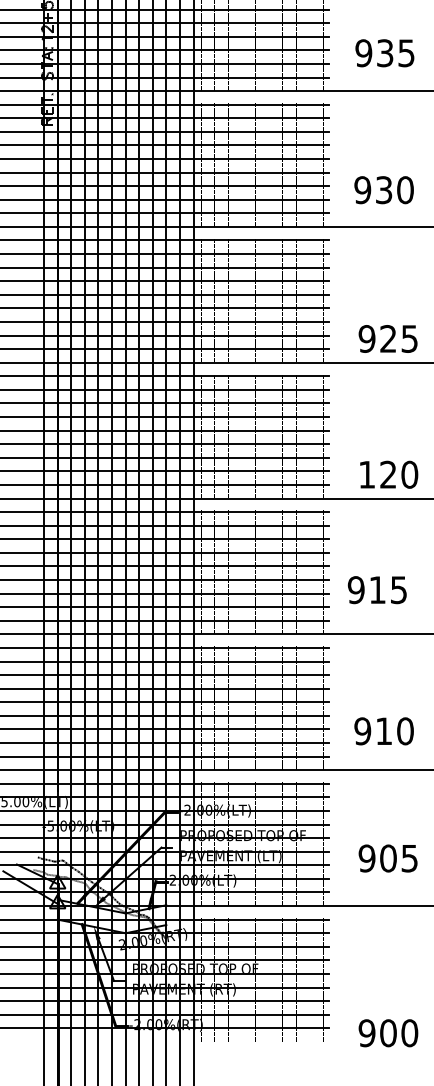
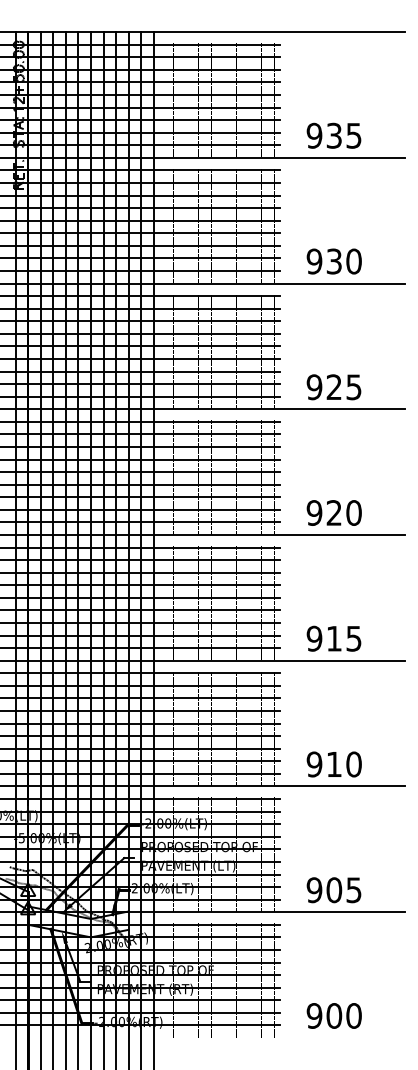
text: (384, 52) -> (333, 135), moved
text: (383, 190) -> (333, 261), moved
text: (367, 474) -> (314, 512), 120 -> 920
text: (376, 589) -> (333, 638), moved
text: (383, 731) -> (333, 764), moved
text: (387, 858) -> (333, 890), moved
text: (387, 1032) -> (333, 1015), moved

